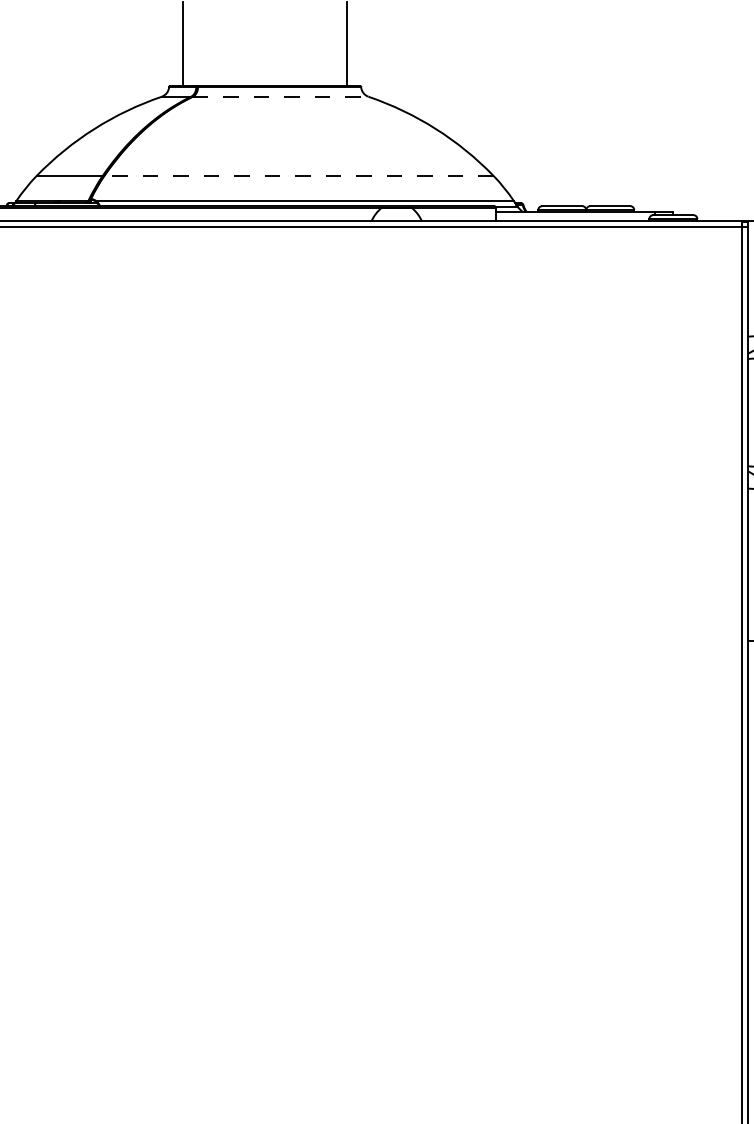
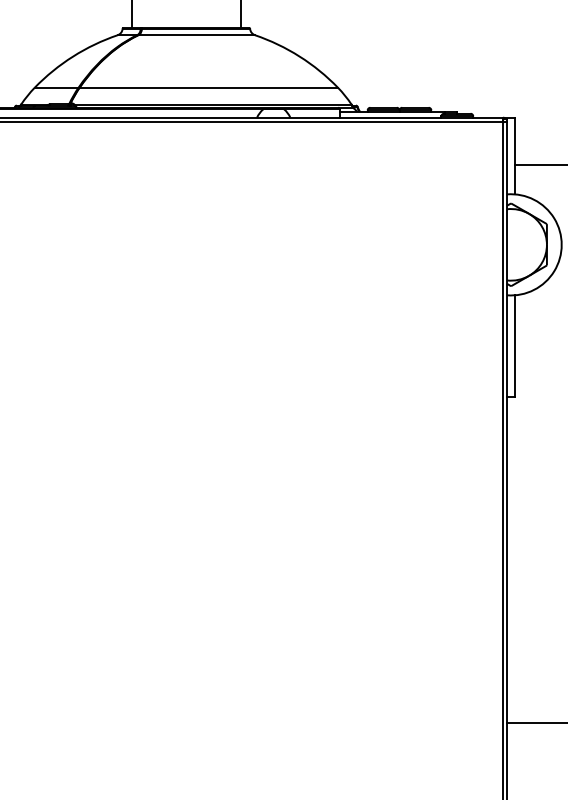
line: (281, 97) -> (197, 35), dashed -> solid
line: (298, 175) -> (208, 87), dashed -> solid

